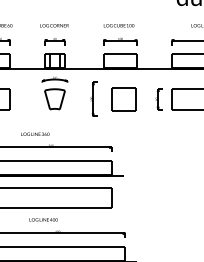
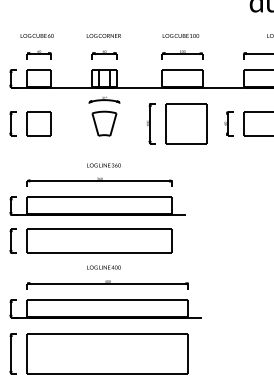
part: (123, 99) -> (186, 123), size x1.43
text: (34, 134) -> (103, 165), moved
text: (43, 219) -> (103, 267), moved

